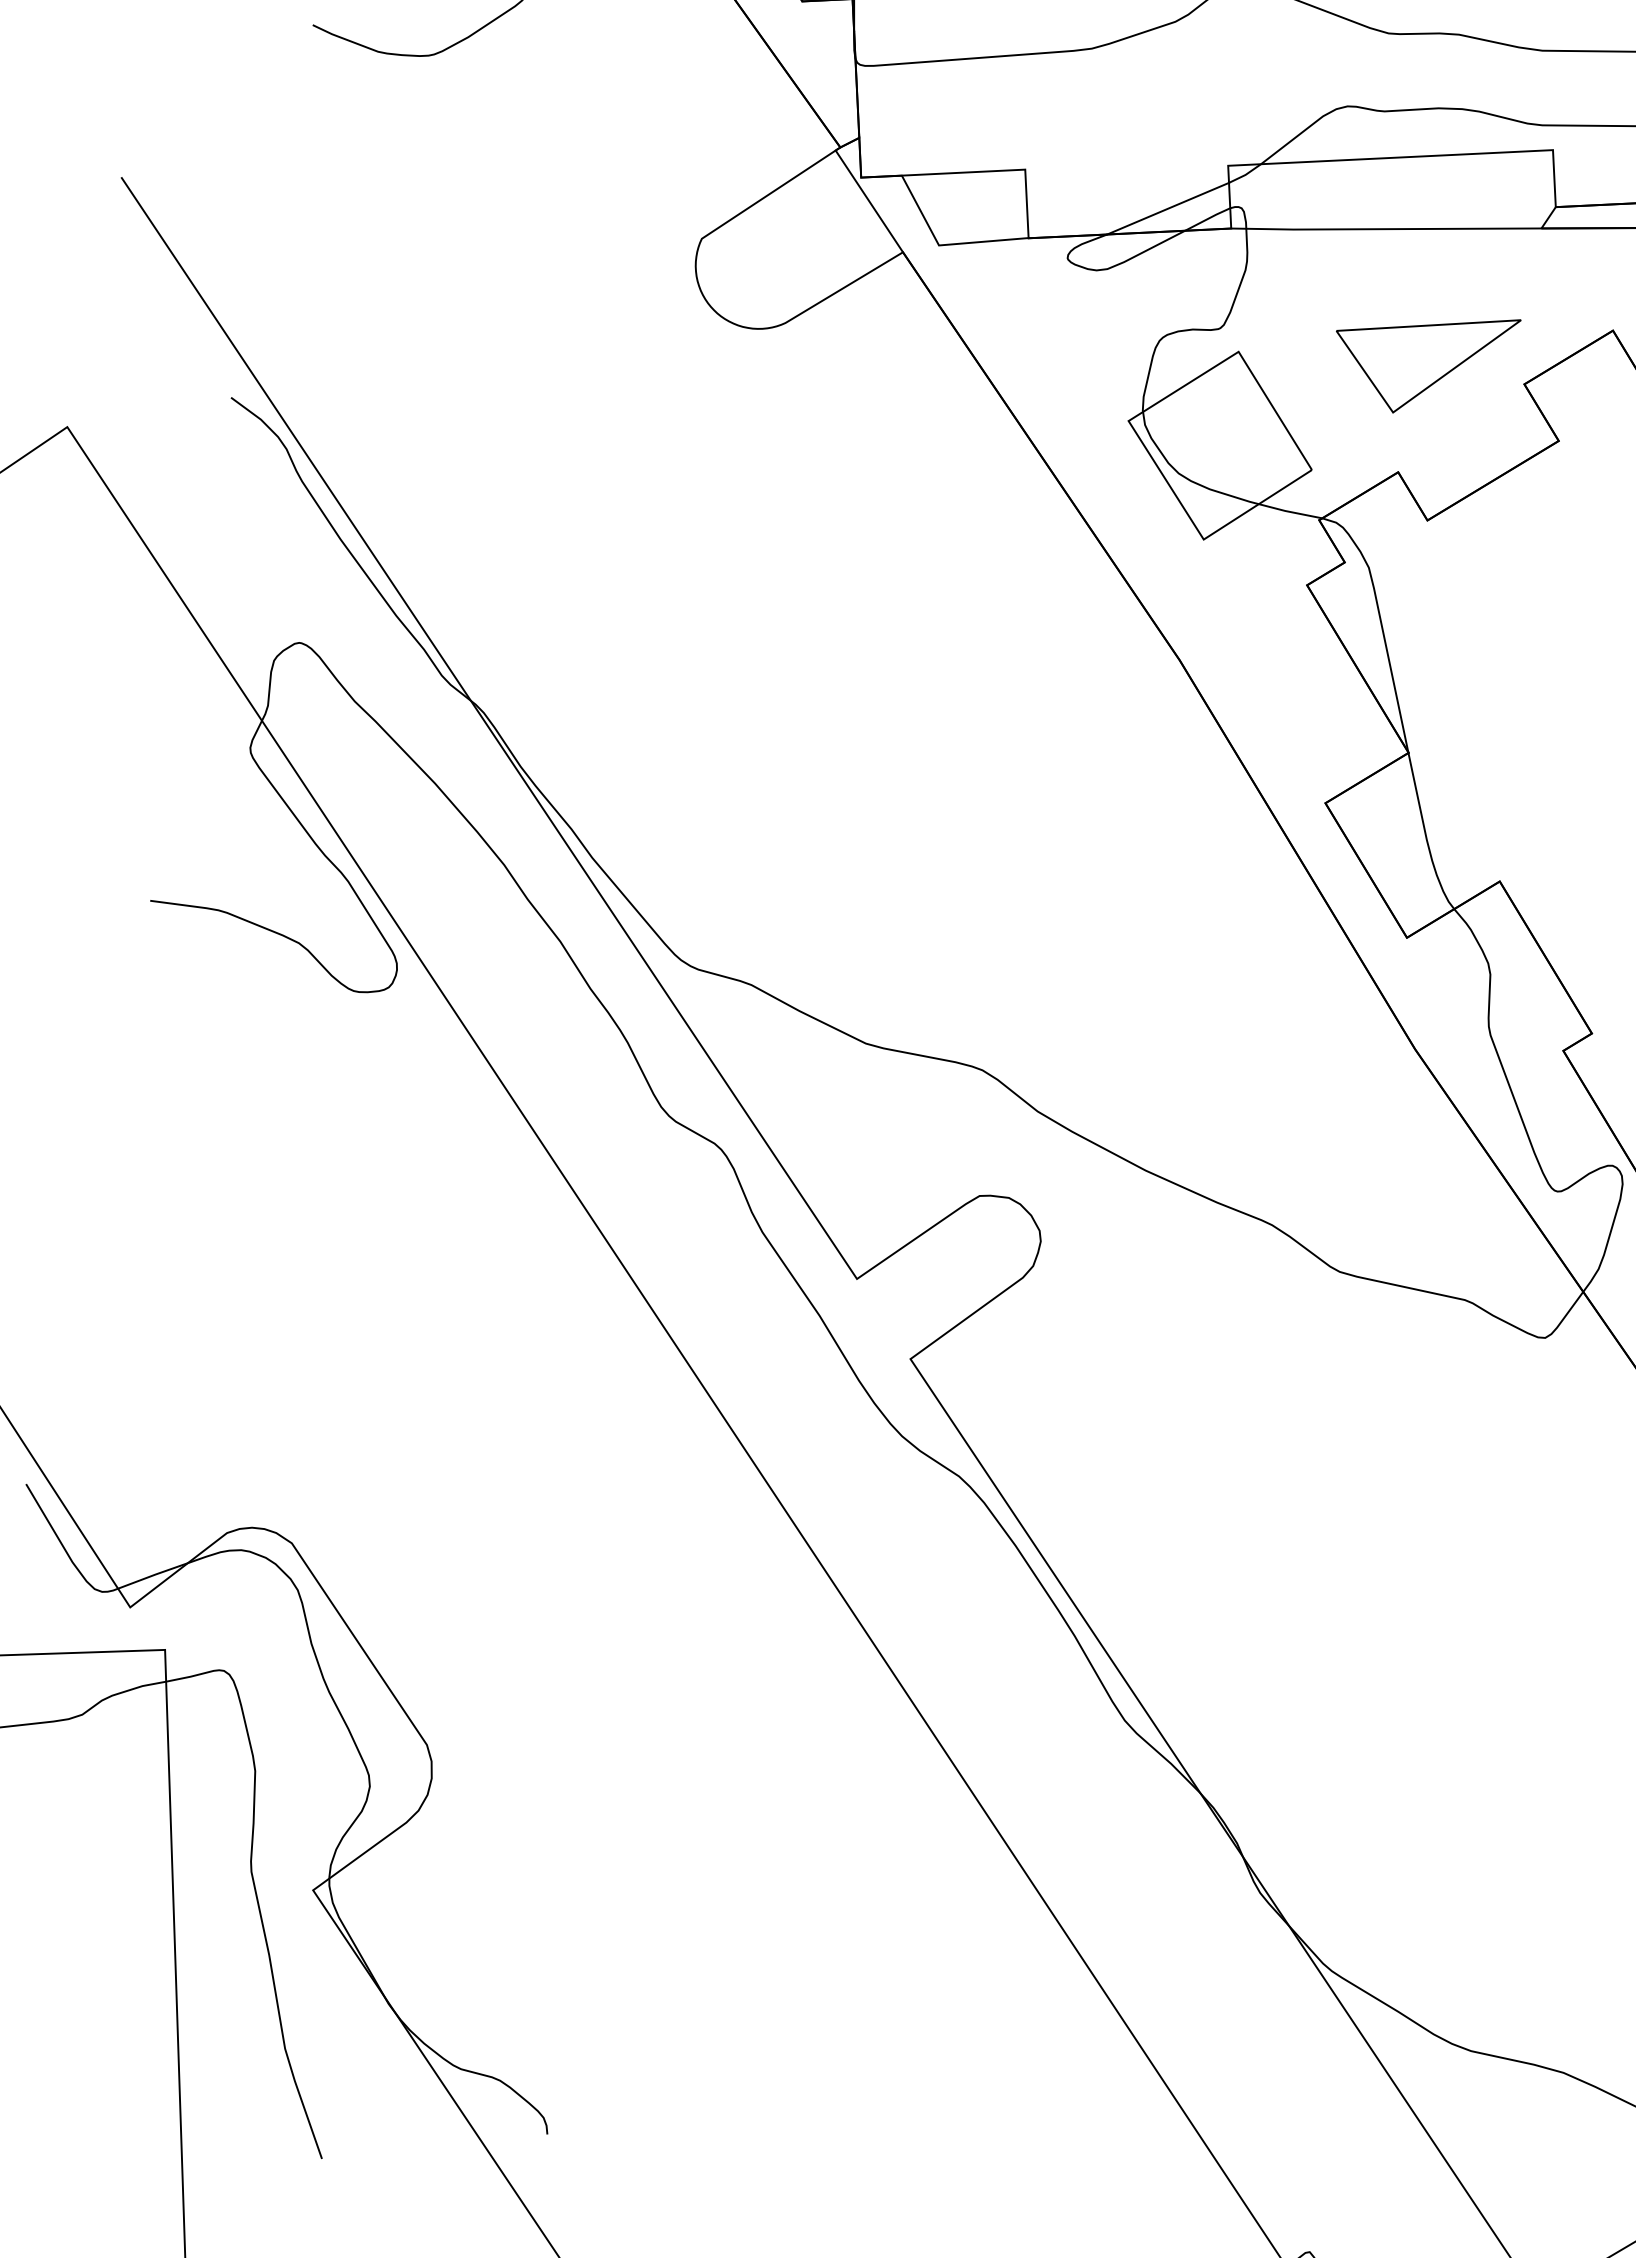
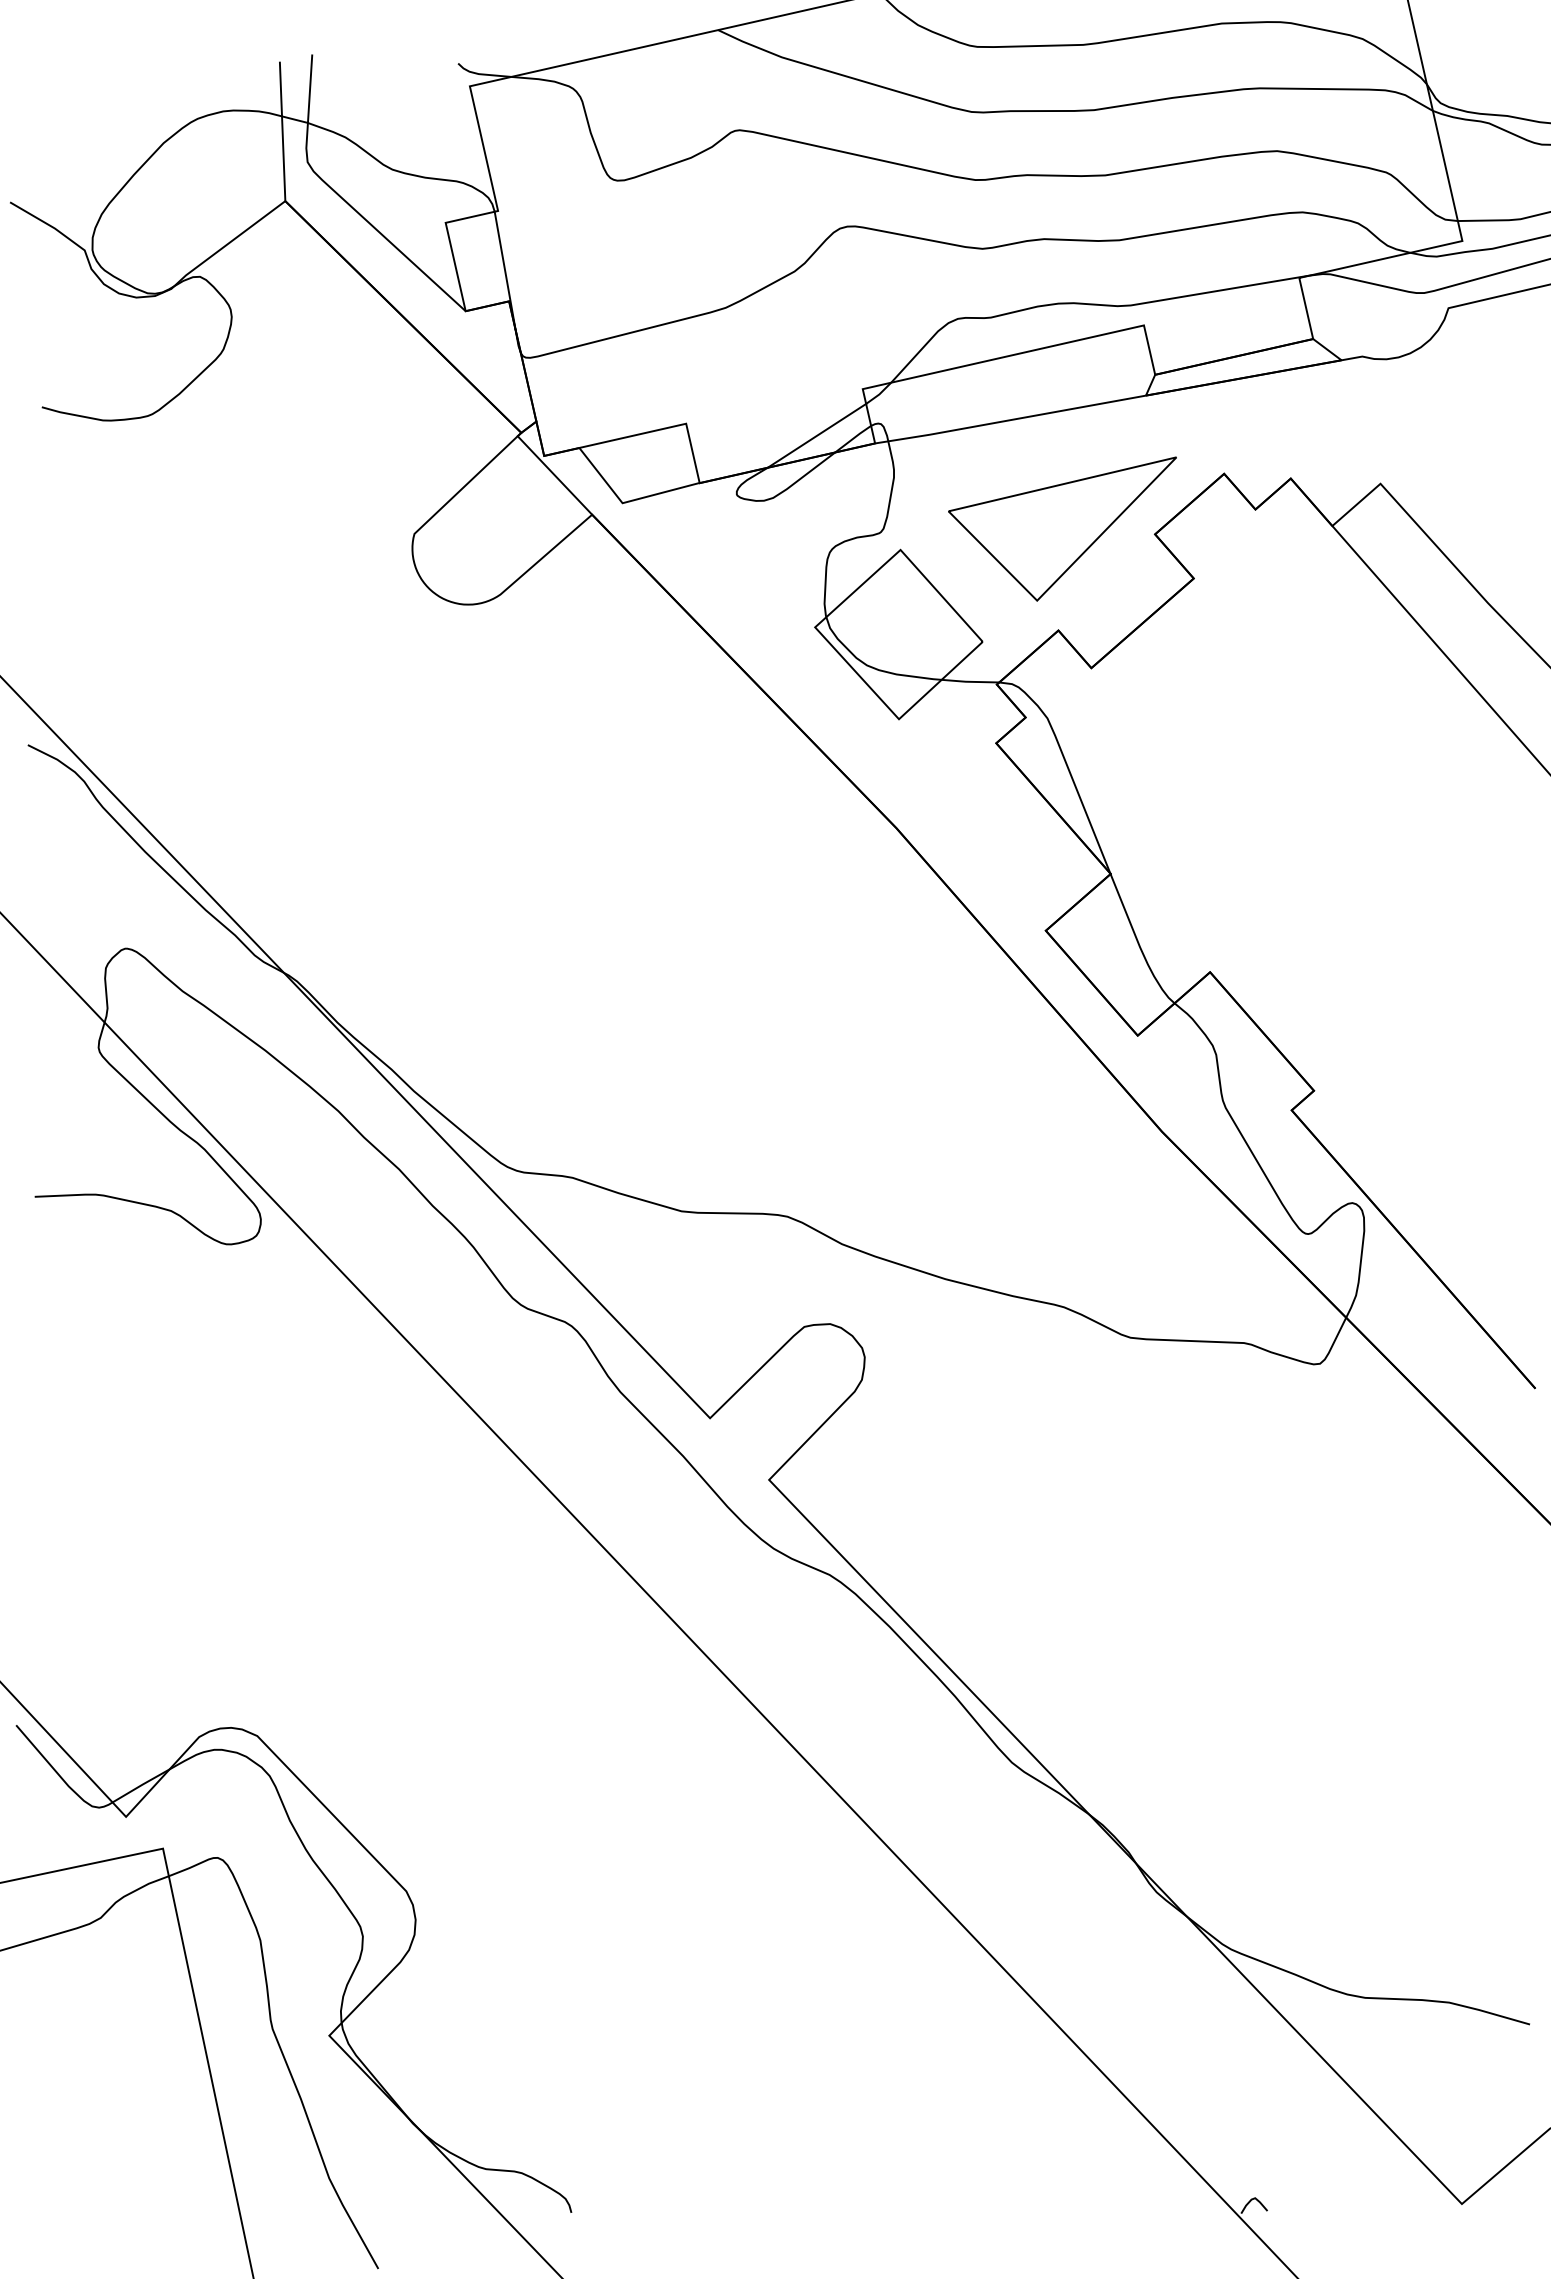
part: (1422, 359) -> (1062, 528), size x1.43

